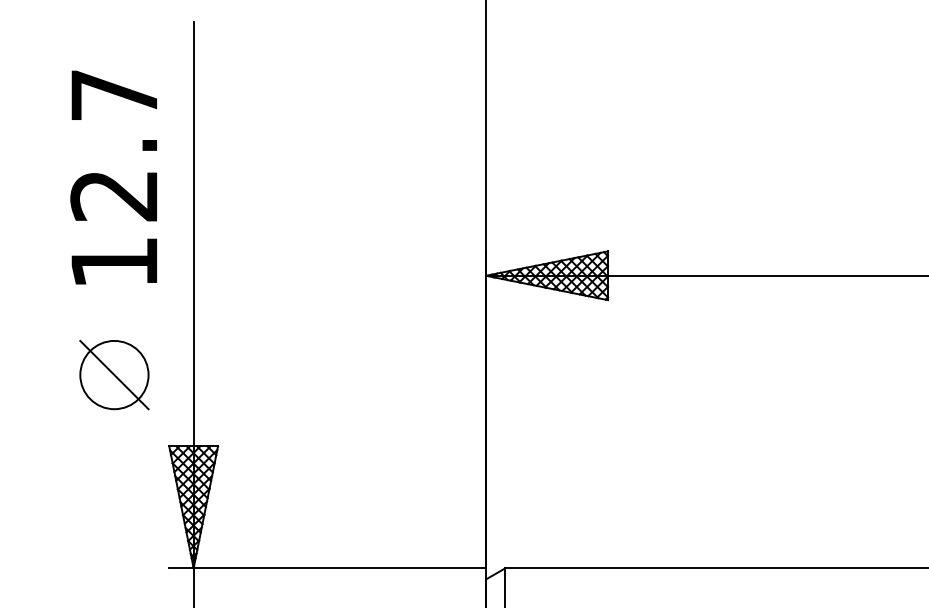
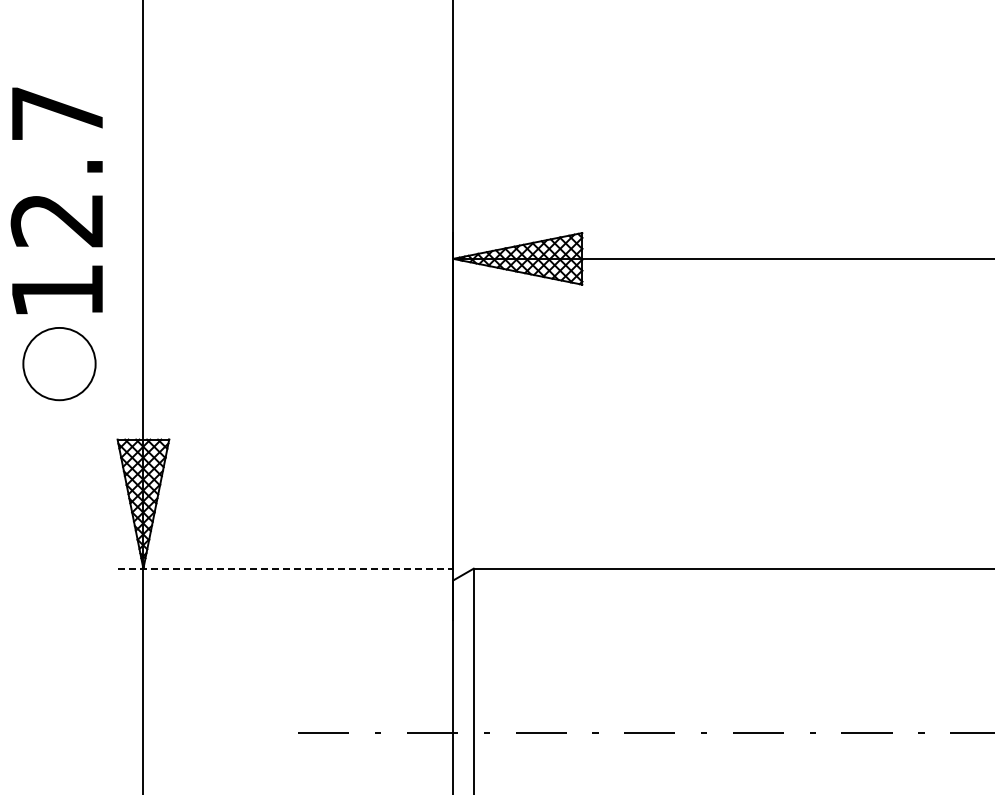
text: (113, 177) -> (56, 200), moved
line: (114, 374) -> (59, 363), removed
line: (327, 568) -> (285, 568), solid -> dashed

